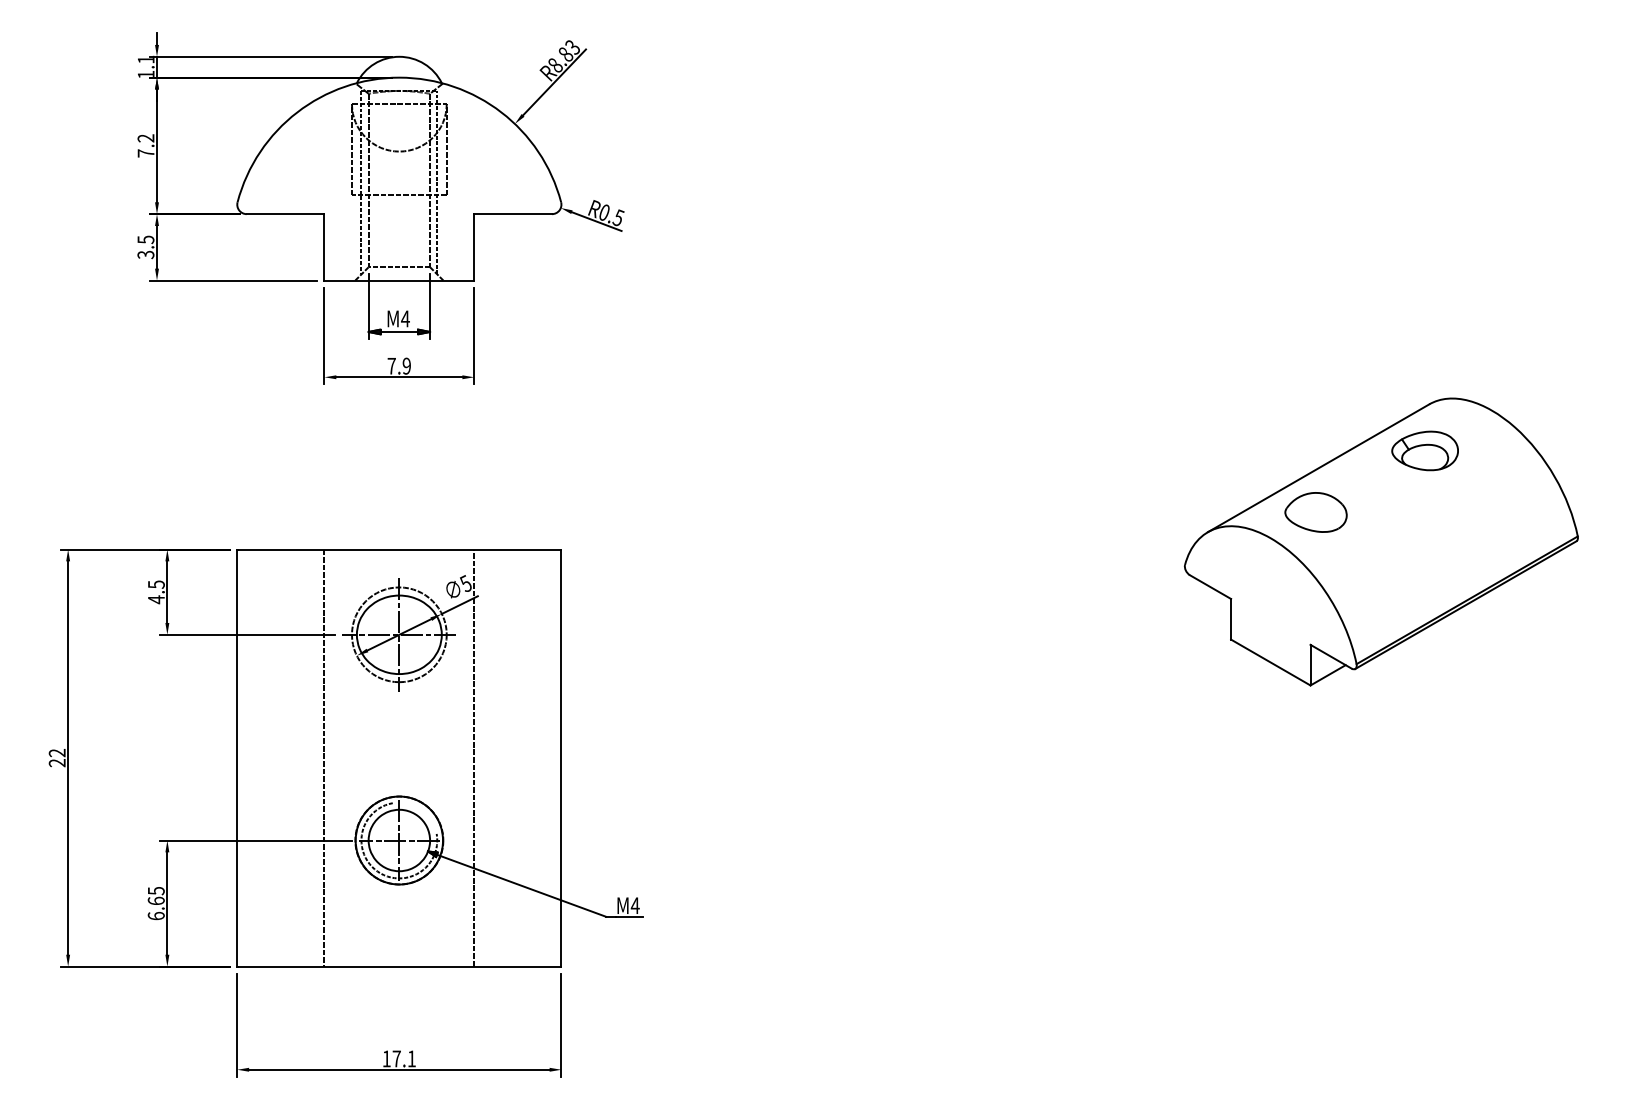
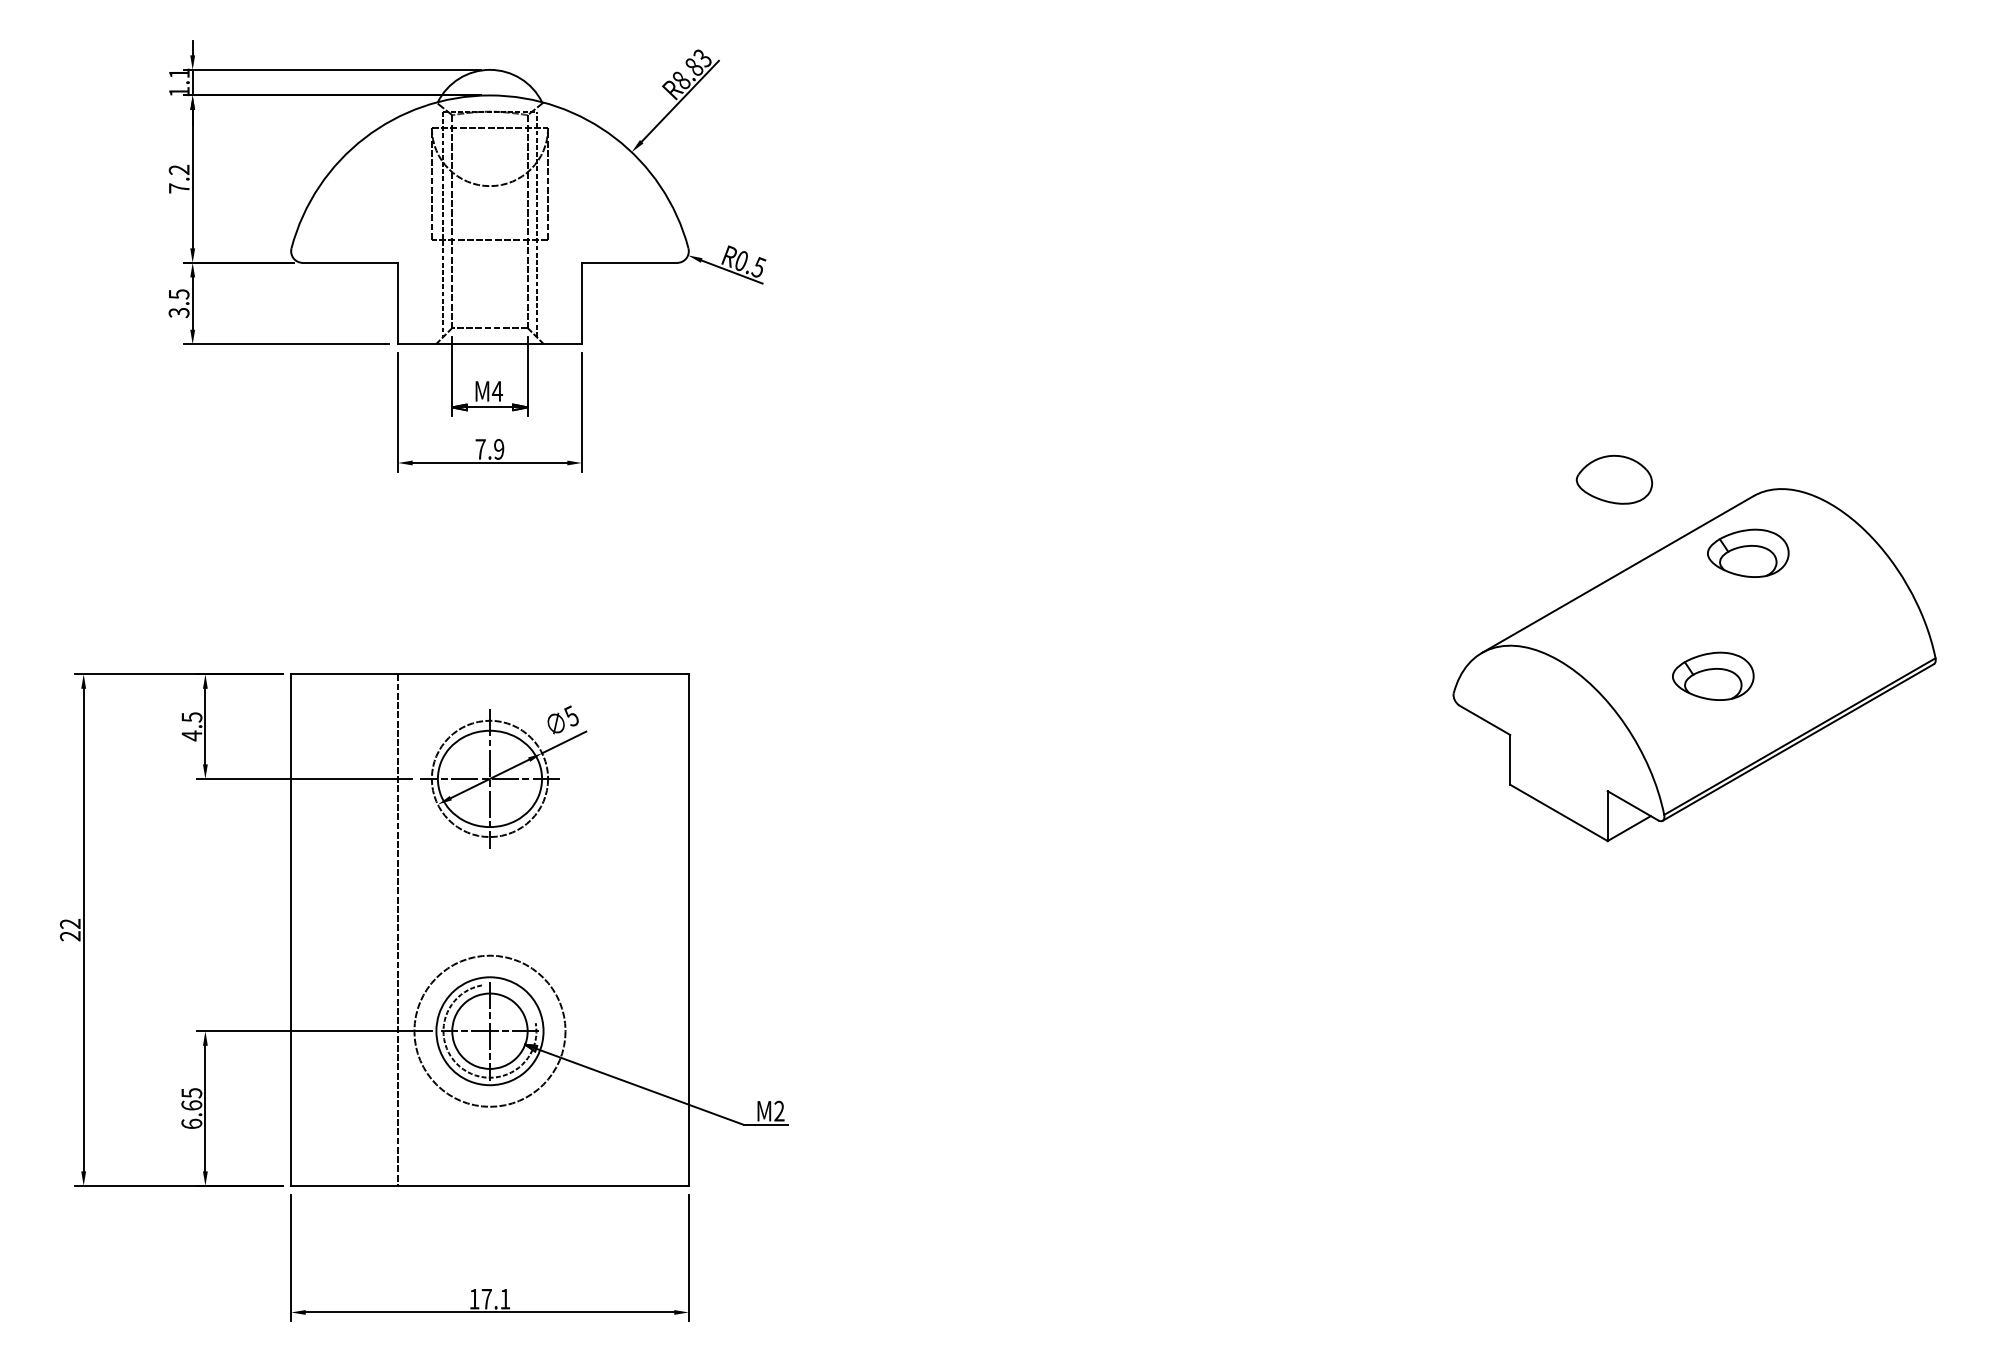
part: (1316, 512) -> (1614, 479), moved
part: (1396, 550) -> (1713, 675), added
line: (473, 757) -> (581, 929), removed
circle: (398, 840) -> (489, 1031), size x1.4
text: (634, 905) -> (778, 1110), M4 -> M2

